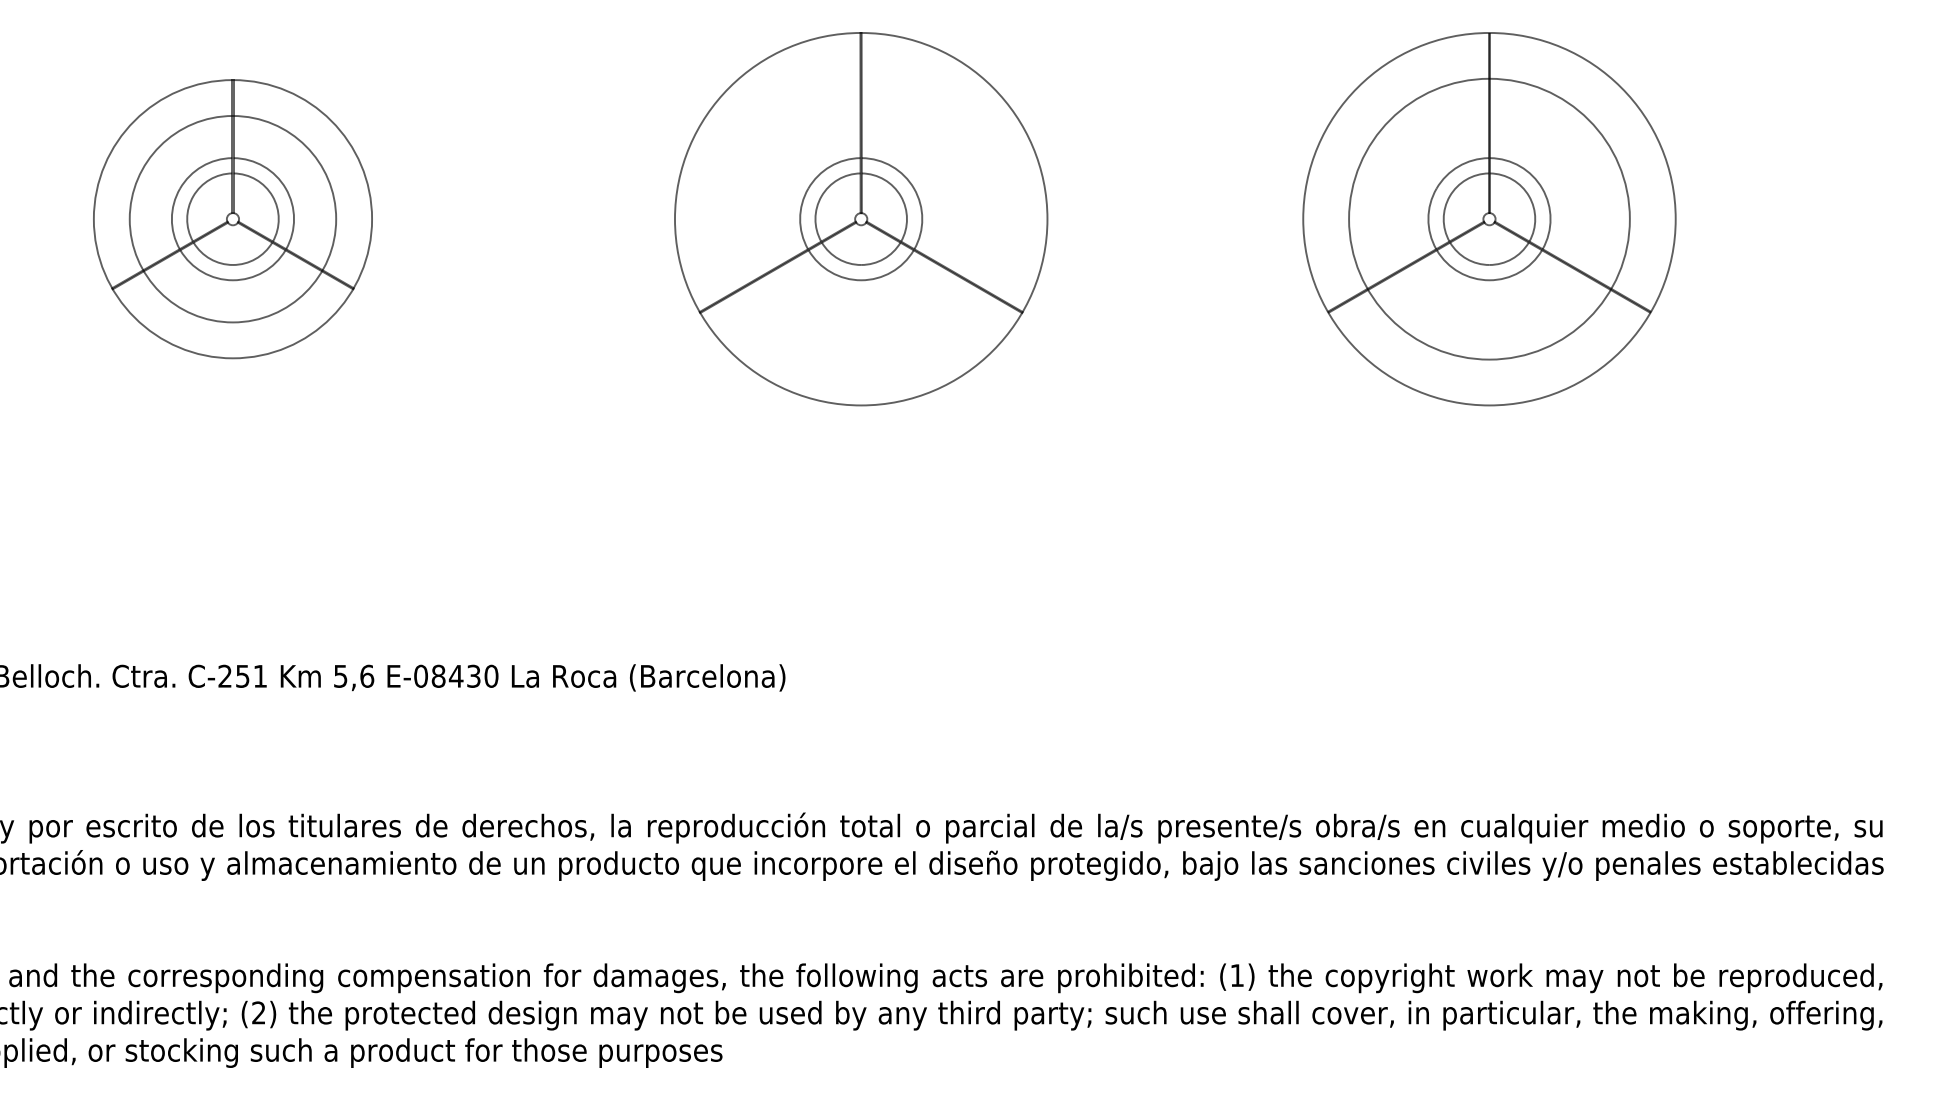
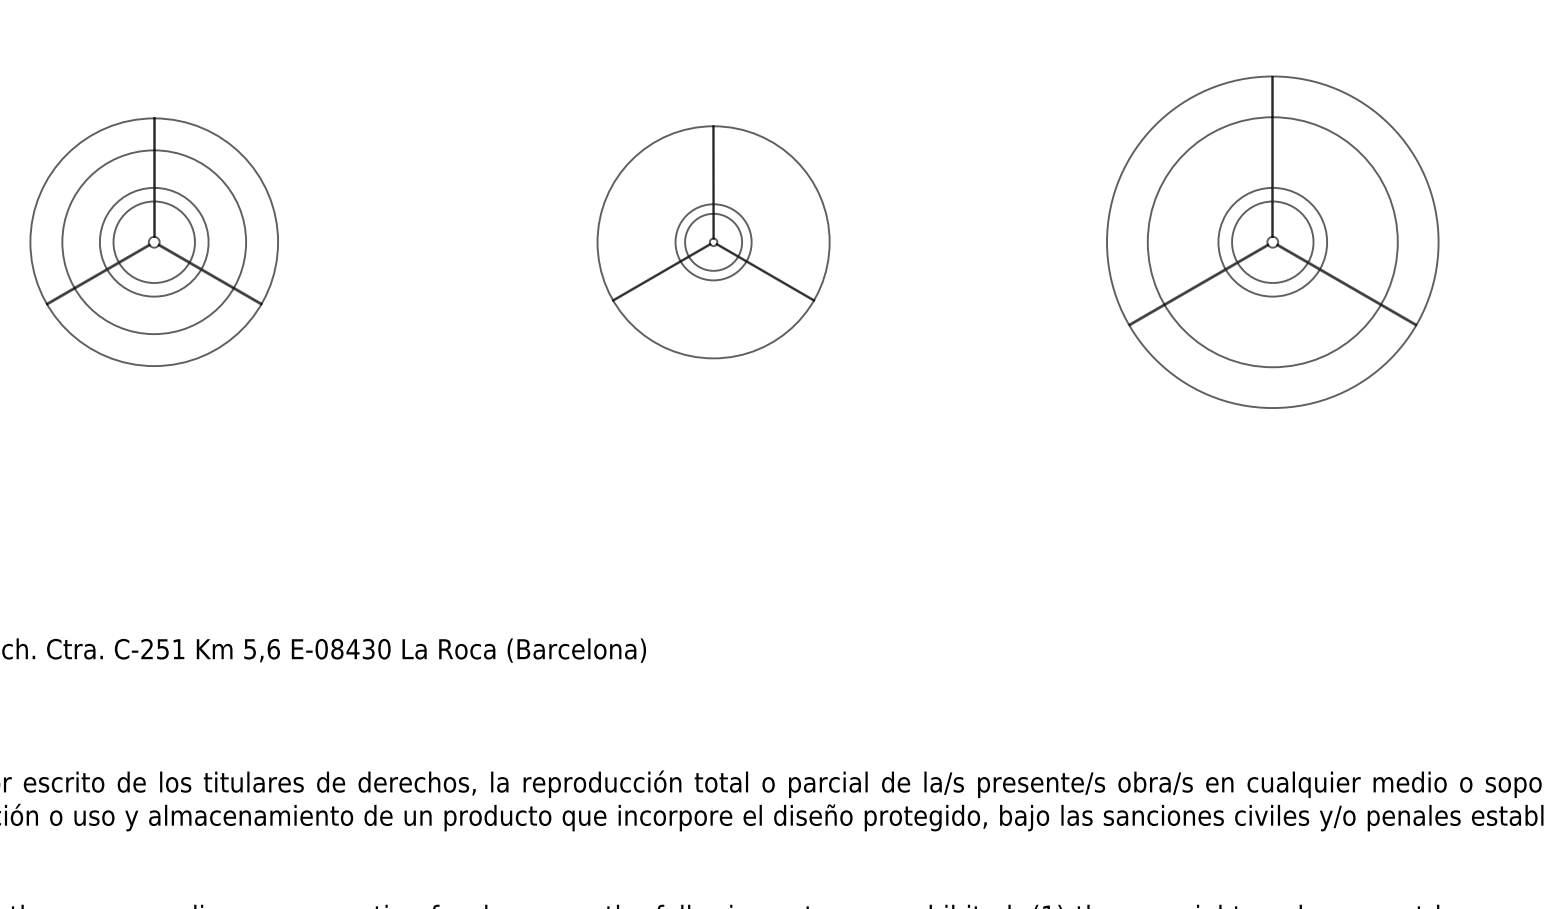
part: (861, 219) -> (713, 242), size x0.7

